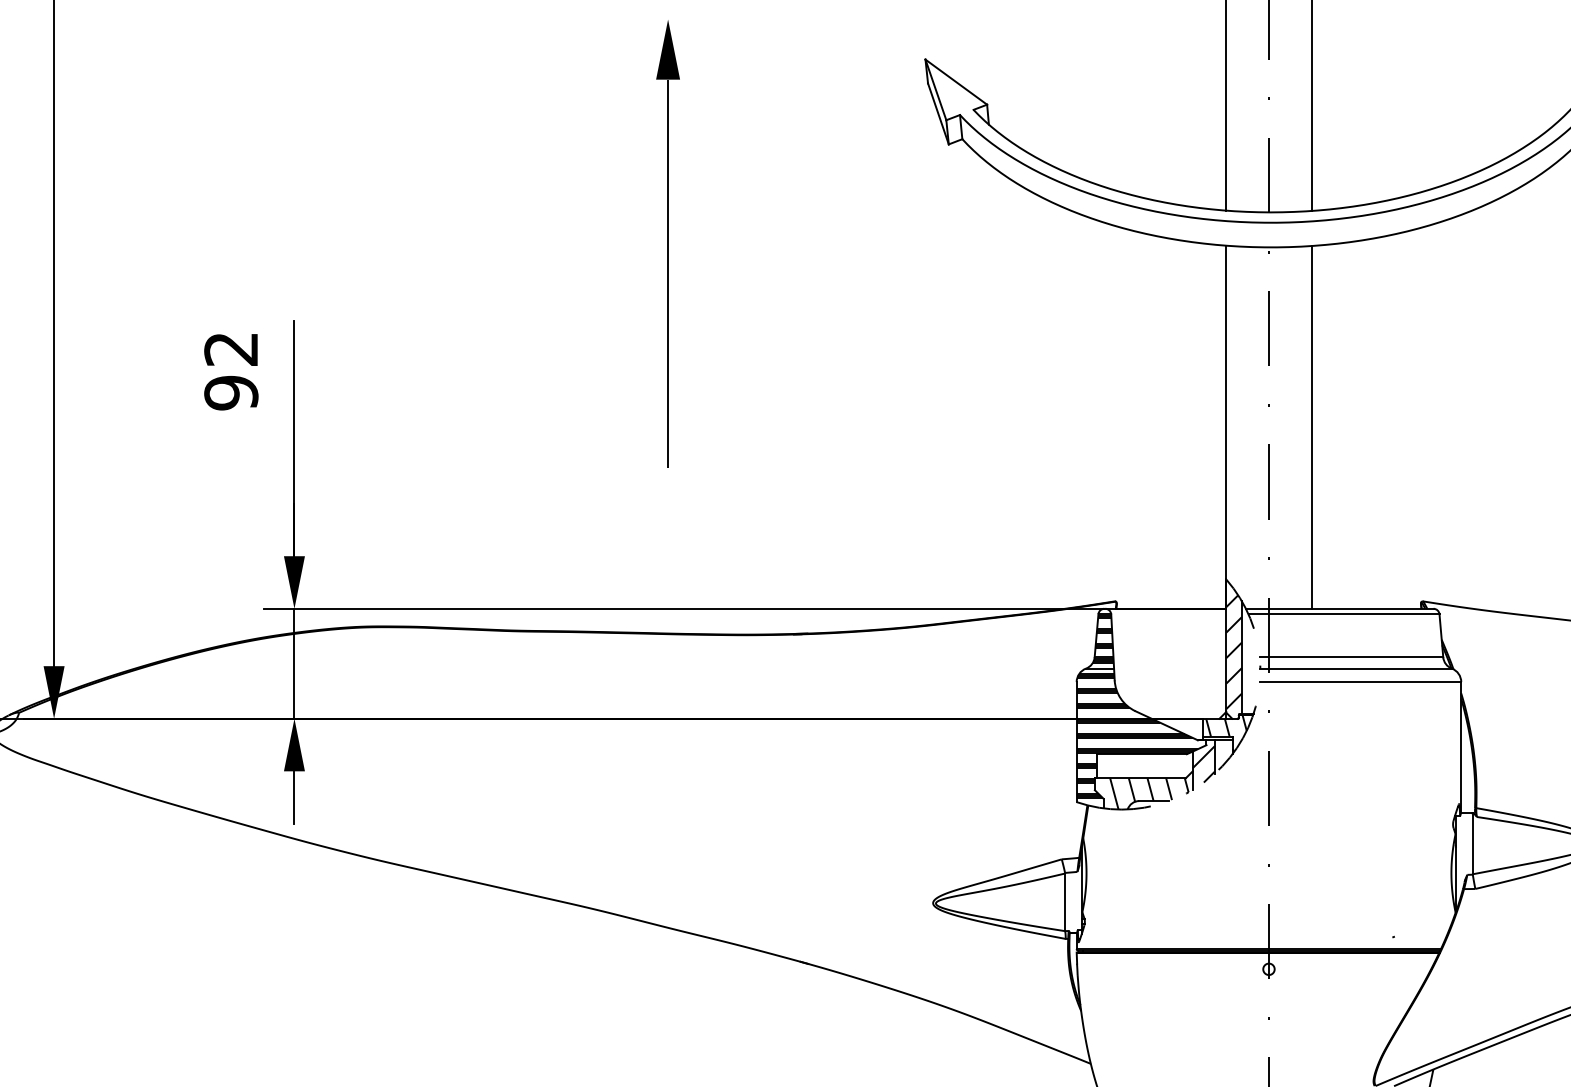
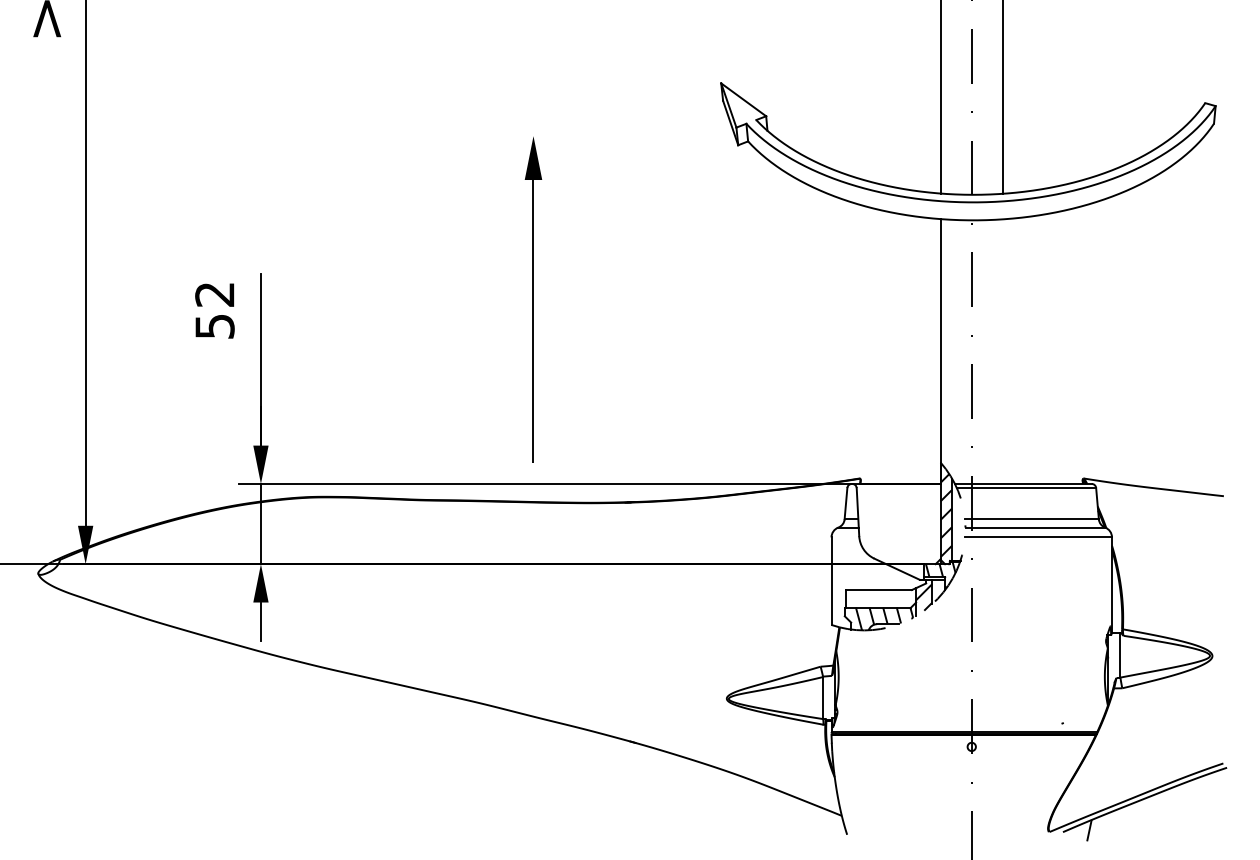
part: (668, 243) -> (533, 299), moved
text: (230, 392) -> (214, 326), 92 -> 52
line: (1311, 427) -> (1002, 351), removed
hatch: (1136, 705) -> (875, 554), removed

